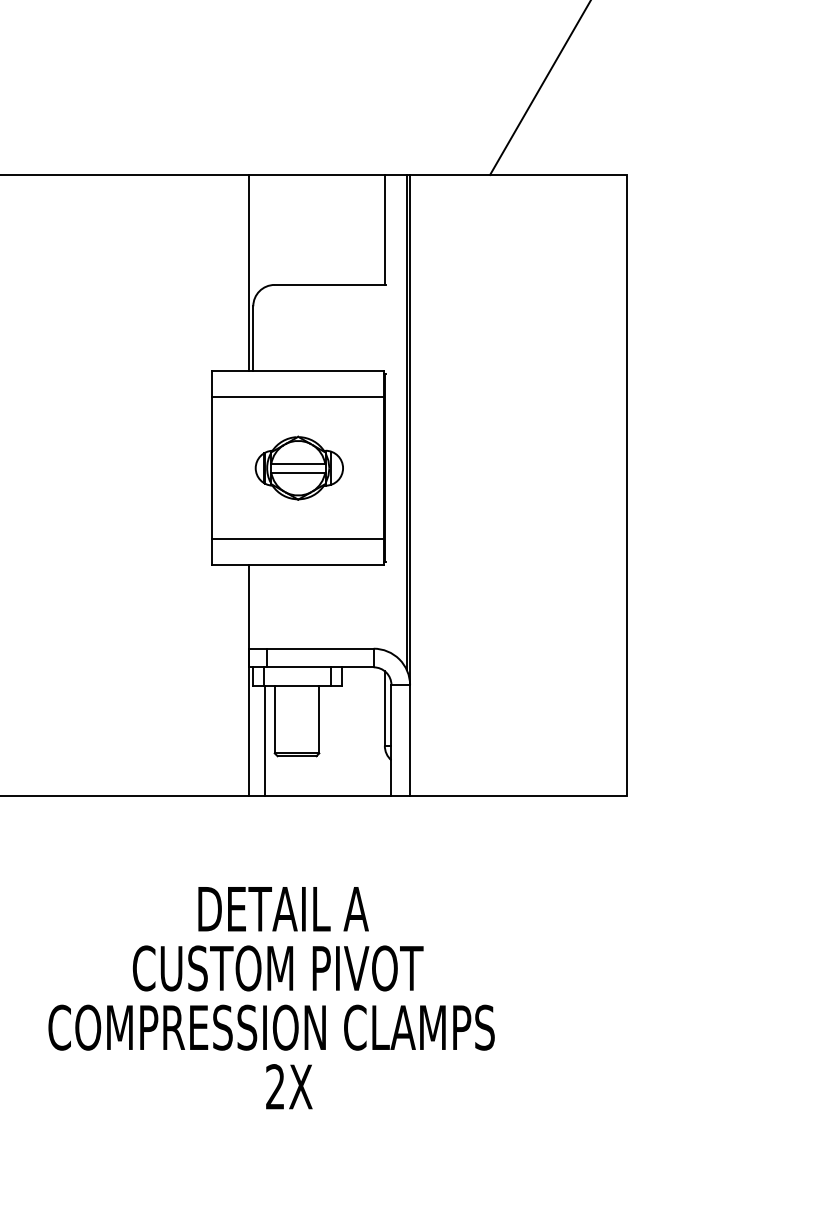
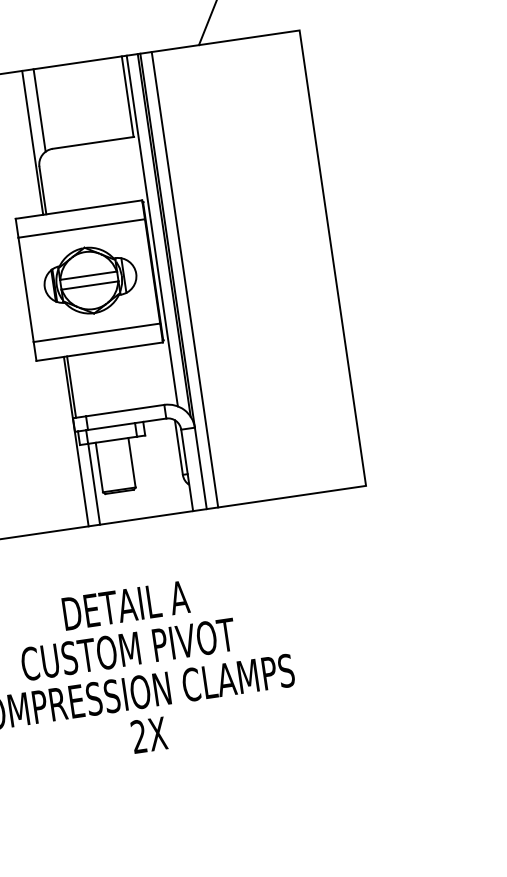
line: (264, 231) -> (39, 110), added
line: (391, 414) -> (152, 231), added
part: (299, 468) -> (90, 280), size x1.43
line: (425, 485) -> (184, 279), added
line: (253, 606) -> (71, 386), added

